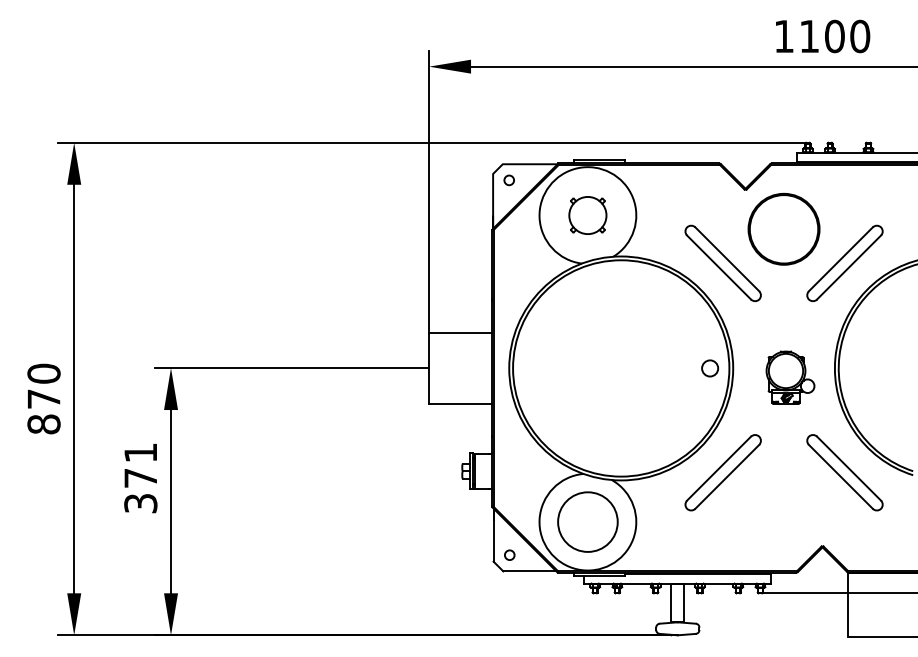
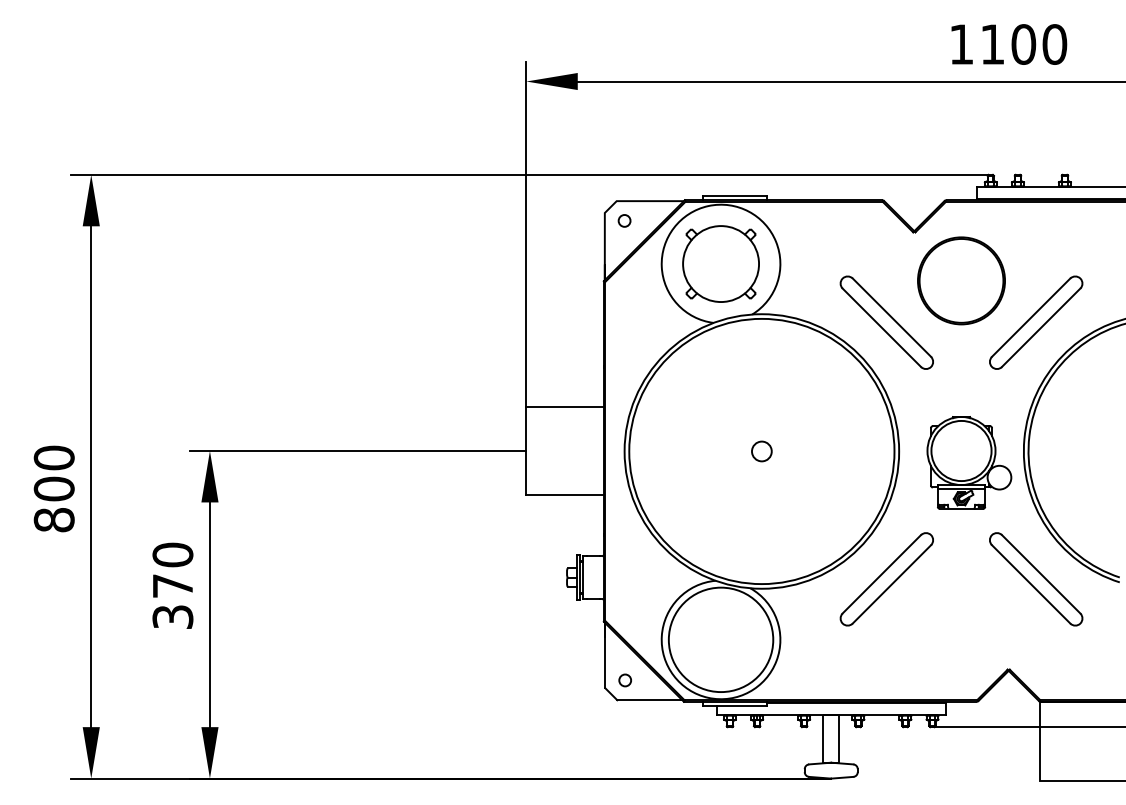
part: (587, 215) -> (720, 263), size x1.67
circle: (709, 368) -> (761, 451), moved
part: (790, 377) -> (969, 462), size x1.43
text: (43, 398) -> (53, 488), 870 -> 800
text: (140, 452) -> (172, 554), 371 -> 370
circle: (587, 521) -> (720, 639), size x1.43

